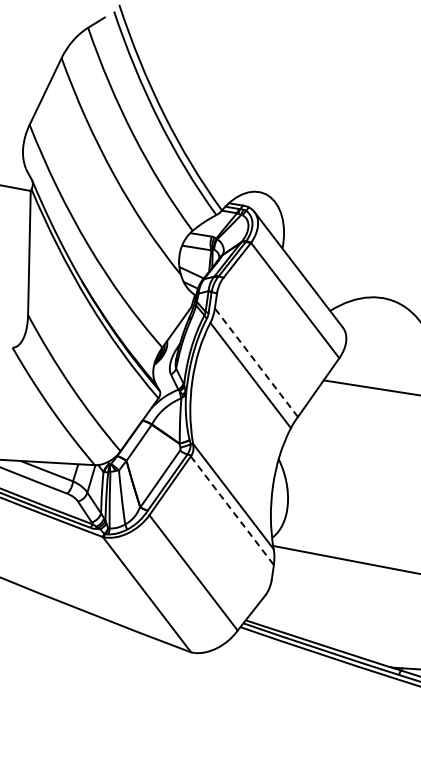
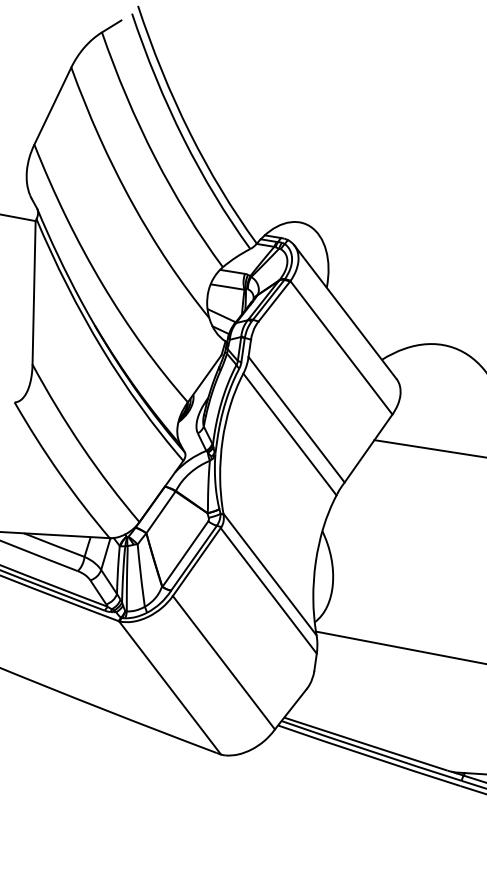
line: (256, 362) -> (296, 419), dashed -> solid
line: (232, 511) -> (268, 591), dashed -> solid

